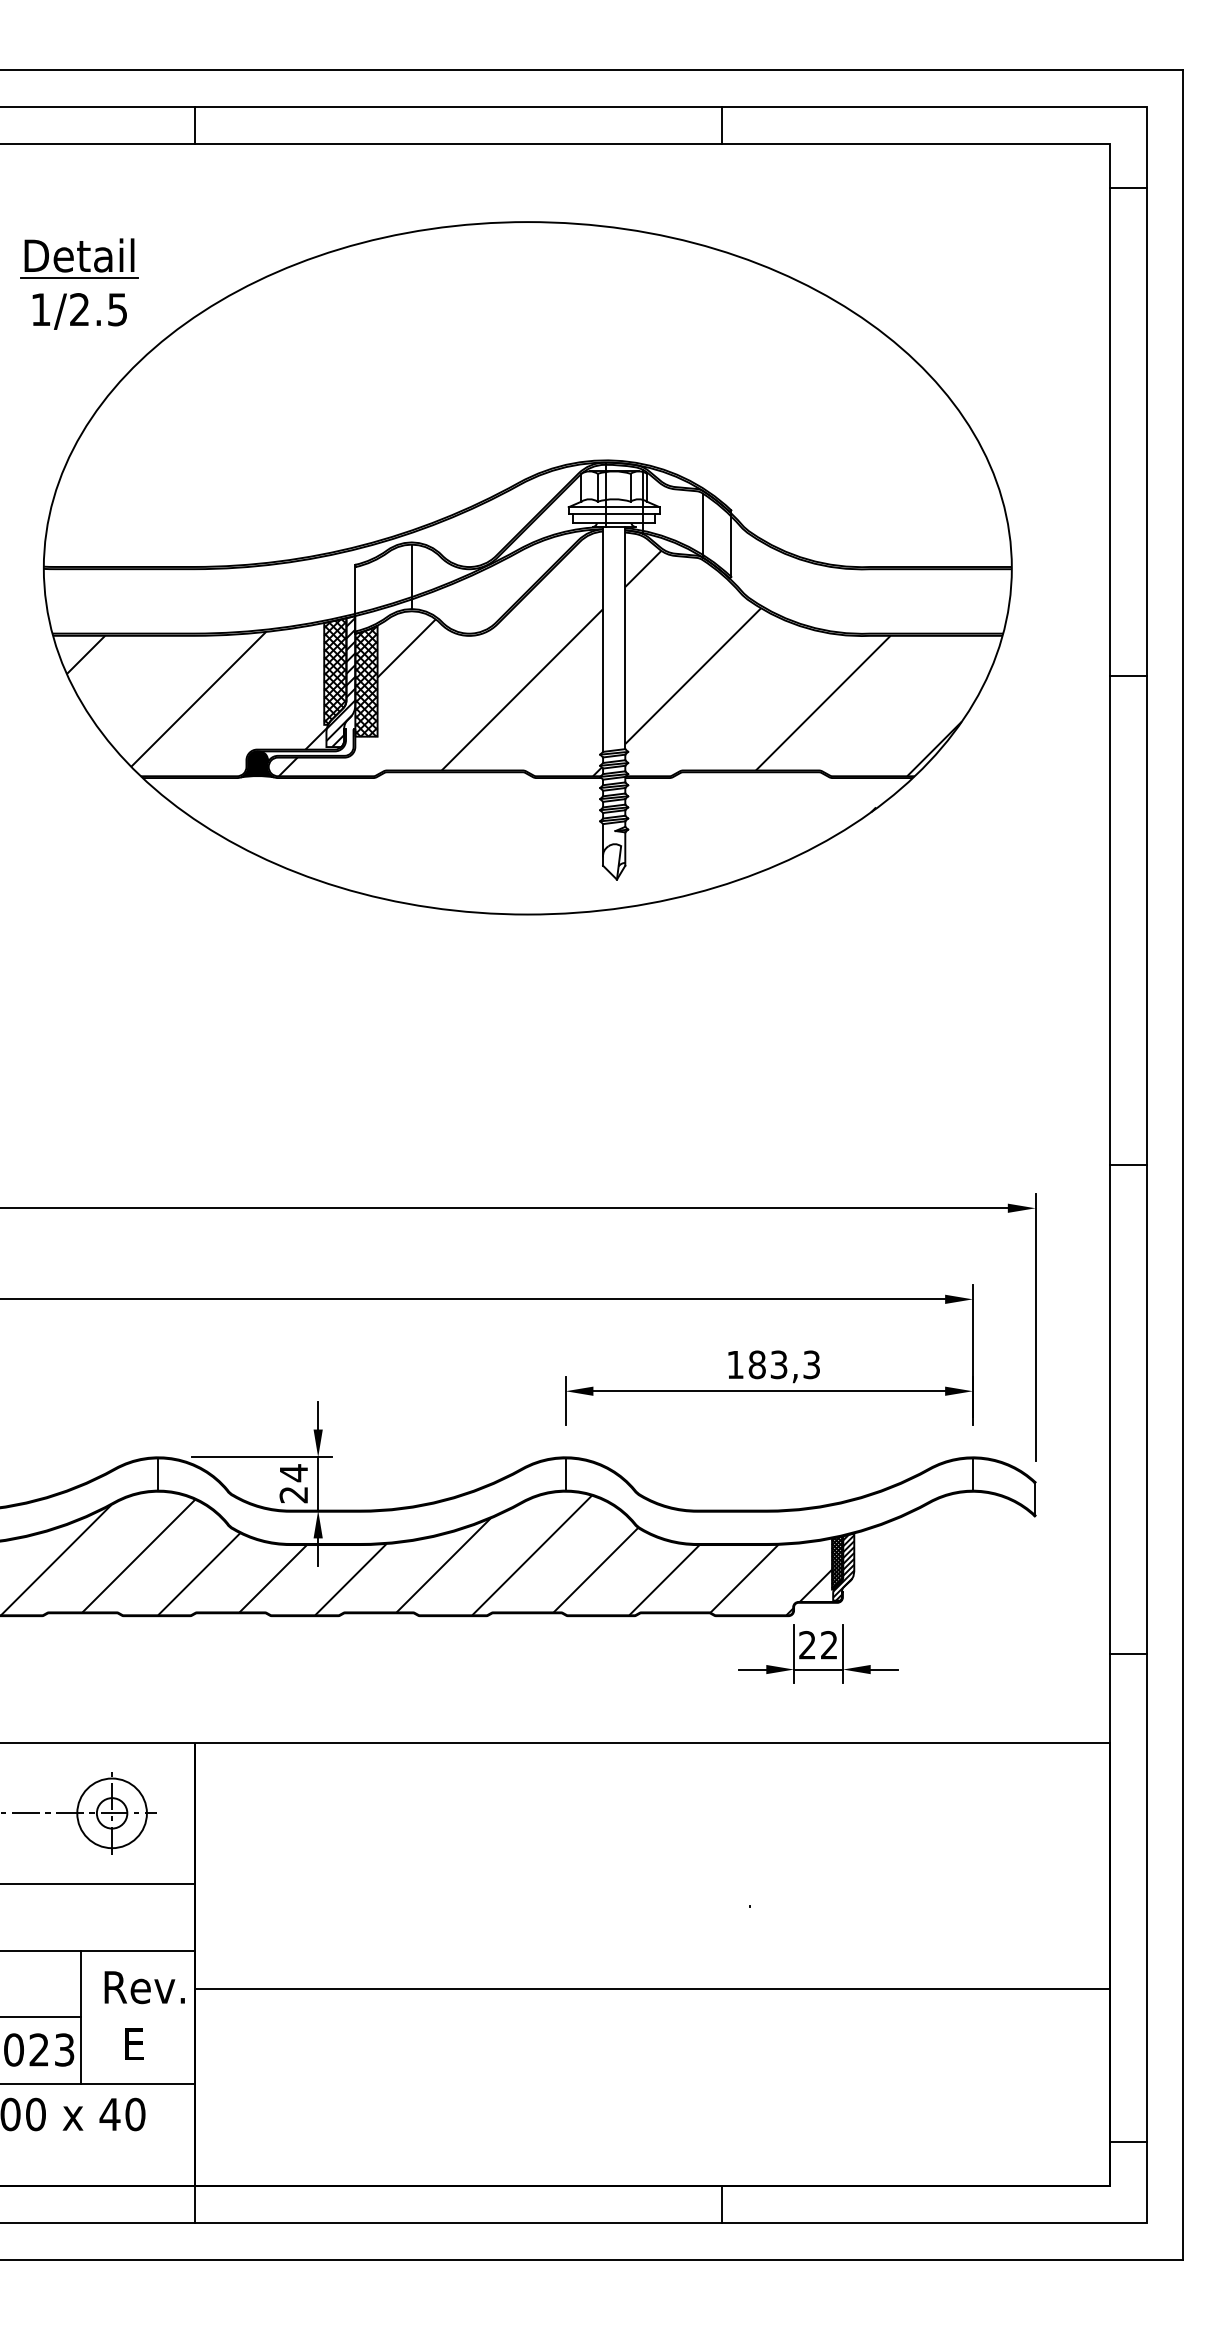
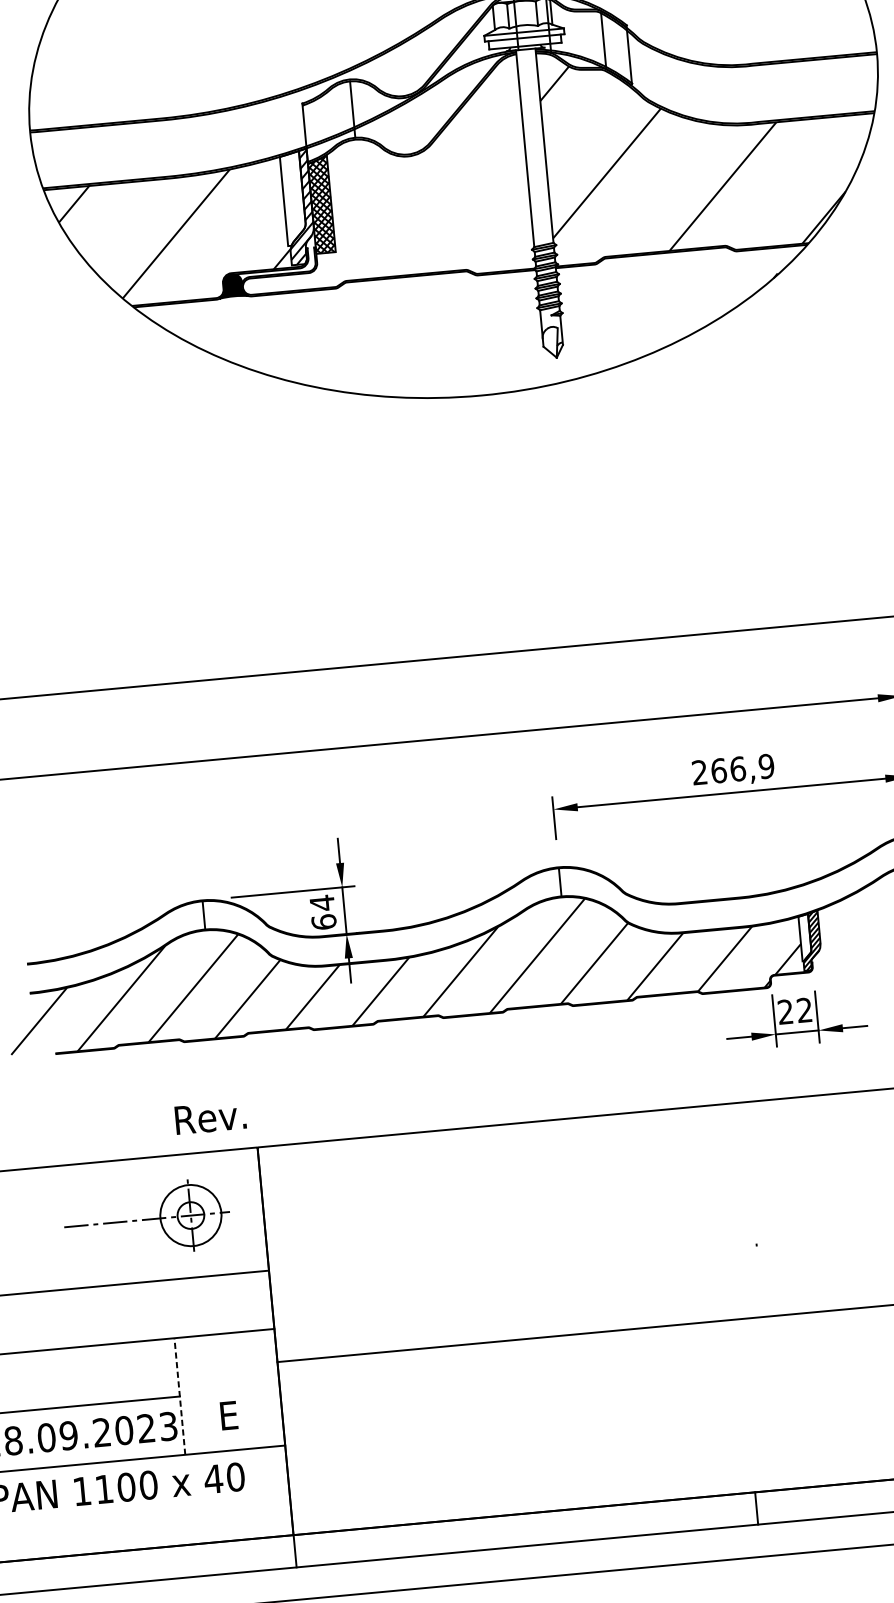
hatch: (335, 671) -> (293, 198), removed
hatch: (440, 692) -> (387, 208), removed
text: (773, 1364) -> (733, 769), 183,3 -> 266,9
text: (293, 1494) -> (323, 921), 24 -> 64
hatch: (837, 1562) -> (805, 937), removed
text: (144, 1987) -> (210, 1117), moved
line: (80, 2017) -> (179, 1396), solid -> dashed

